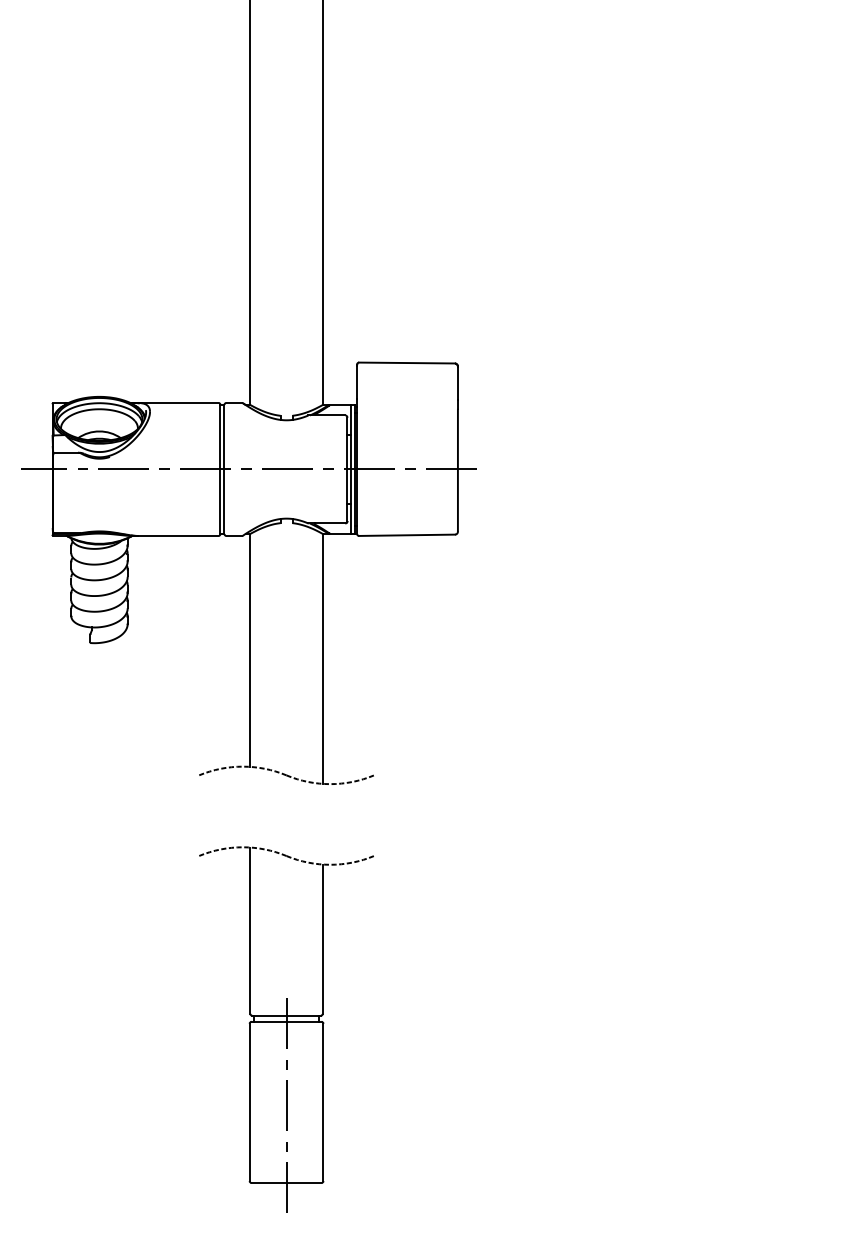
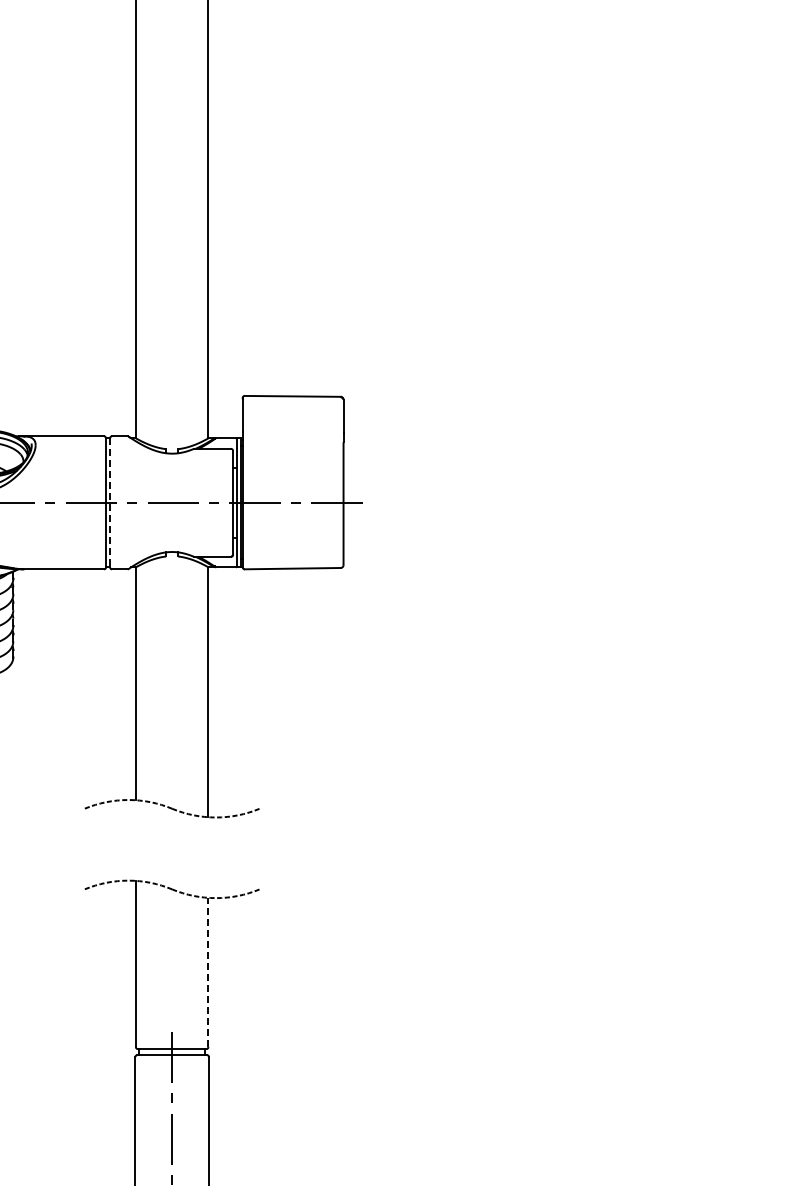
line: (224, 469) -> (110, 502), solid -> dashed
line: (322, 939) -> (208, 972), solid -> dashed

